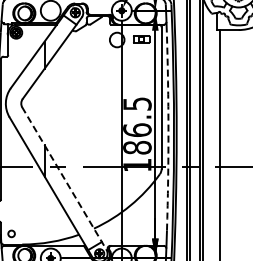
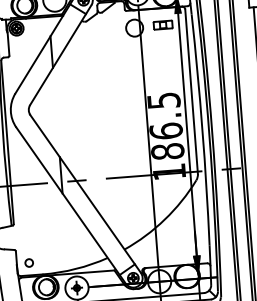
arc: (168, 131) -> (202, 129), dashed -> solid
line: (64, 178) -> (85, 193), dashed -> solid

